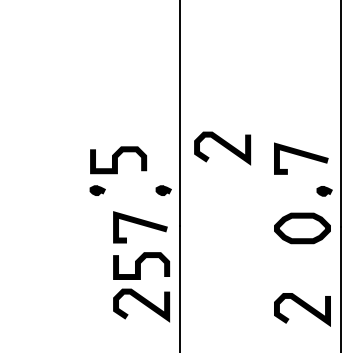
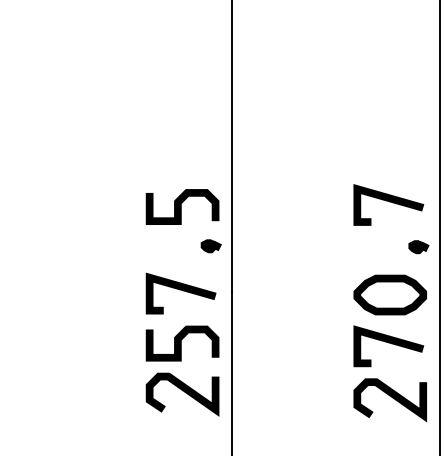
curve: (223, 146) -> (288, 189), removed
curve: (117, 160) -> (181, 207), moved
part: (97, 190) -> (125, 246), removed
line: (302, 266) -> (390, 344), added

